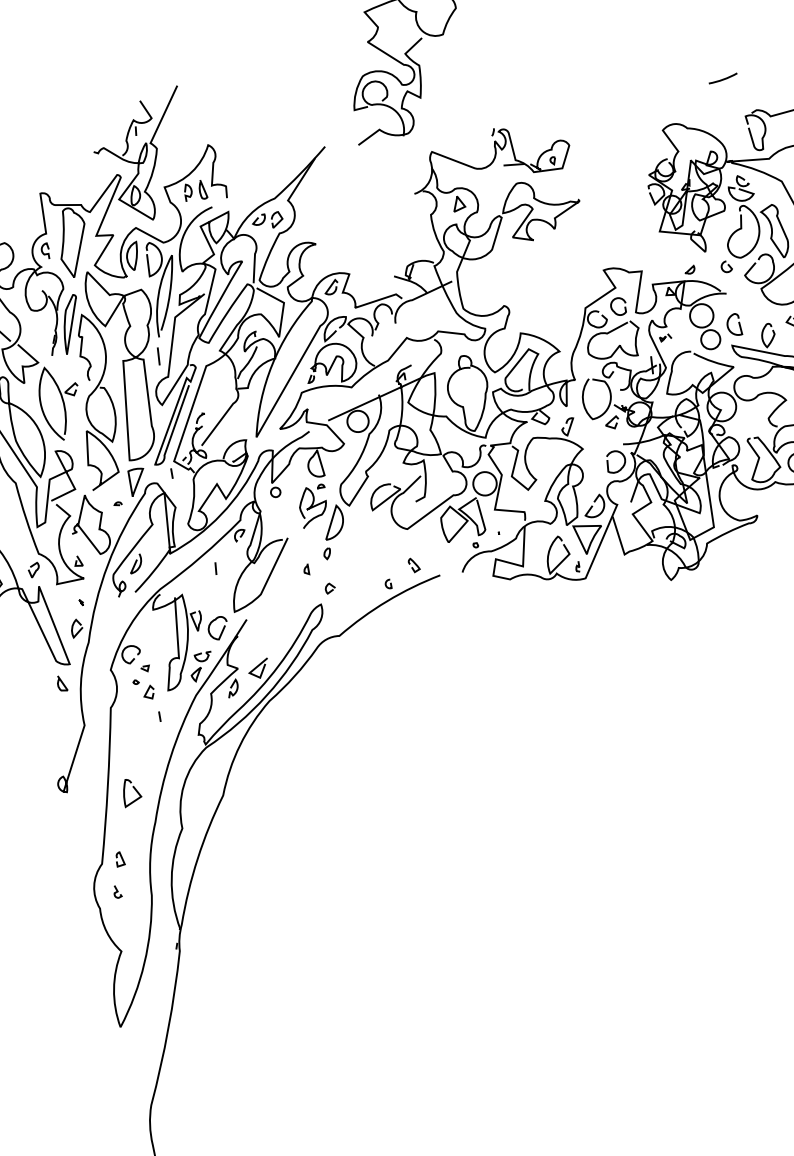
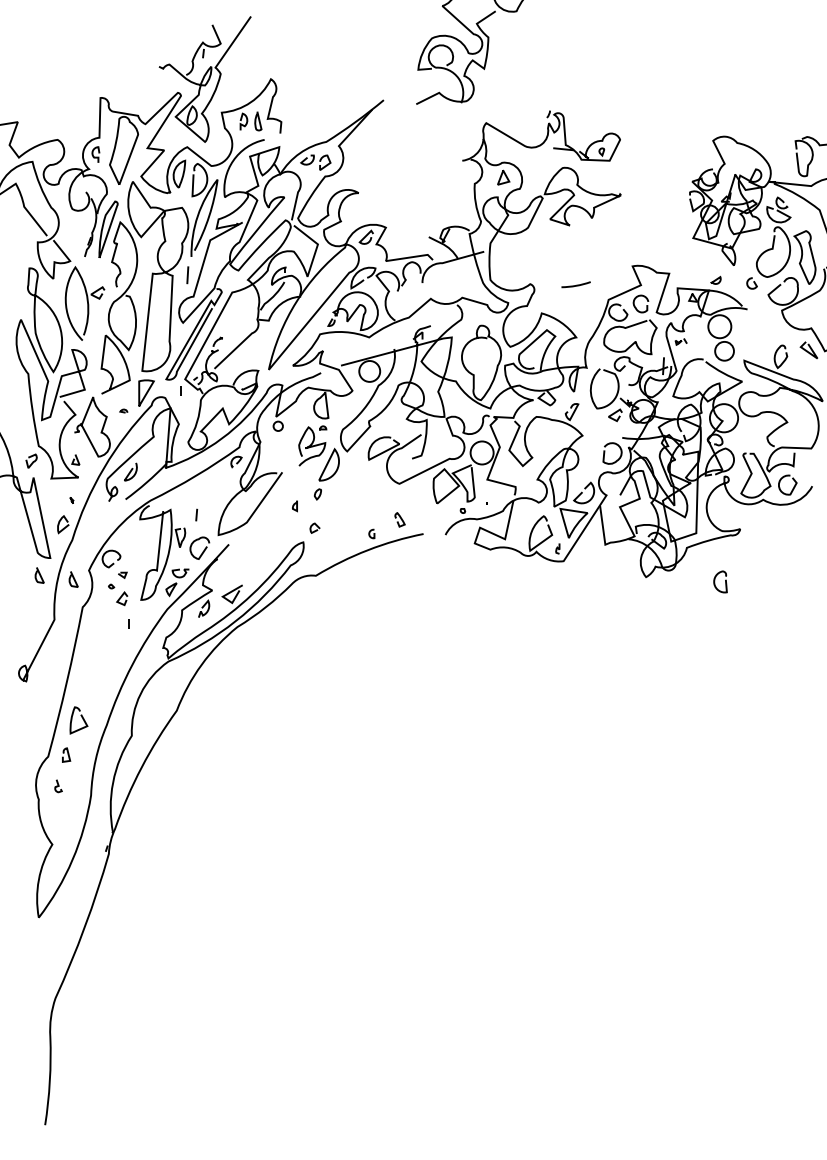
line: (723, 78) -> (576, 284), moved
curve: (728, 325) -> (715, 581), moved
line: (215, 568) -> (196, 514), moved
curve: (96, 681) -> (73, 579), added
curve: (135, 790) -> (82, 719), moved

